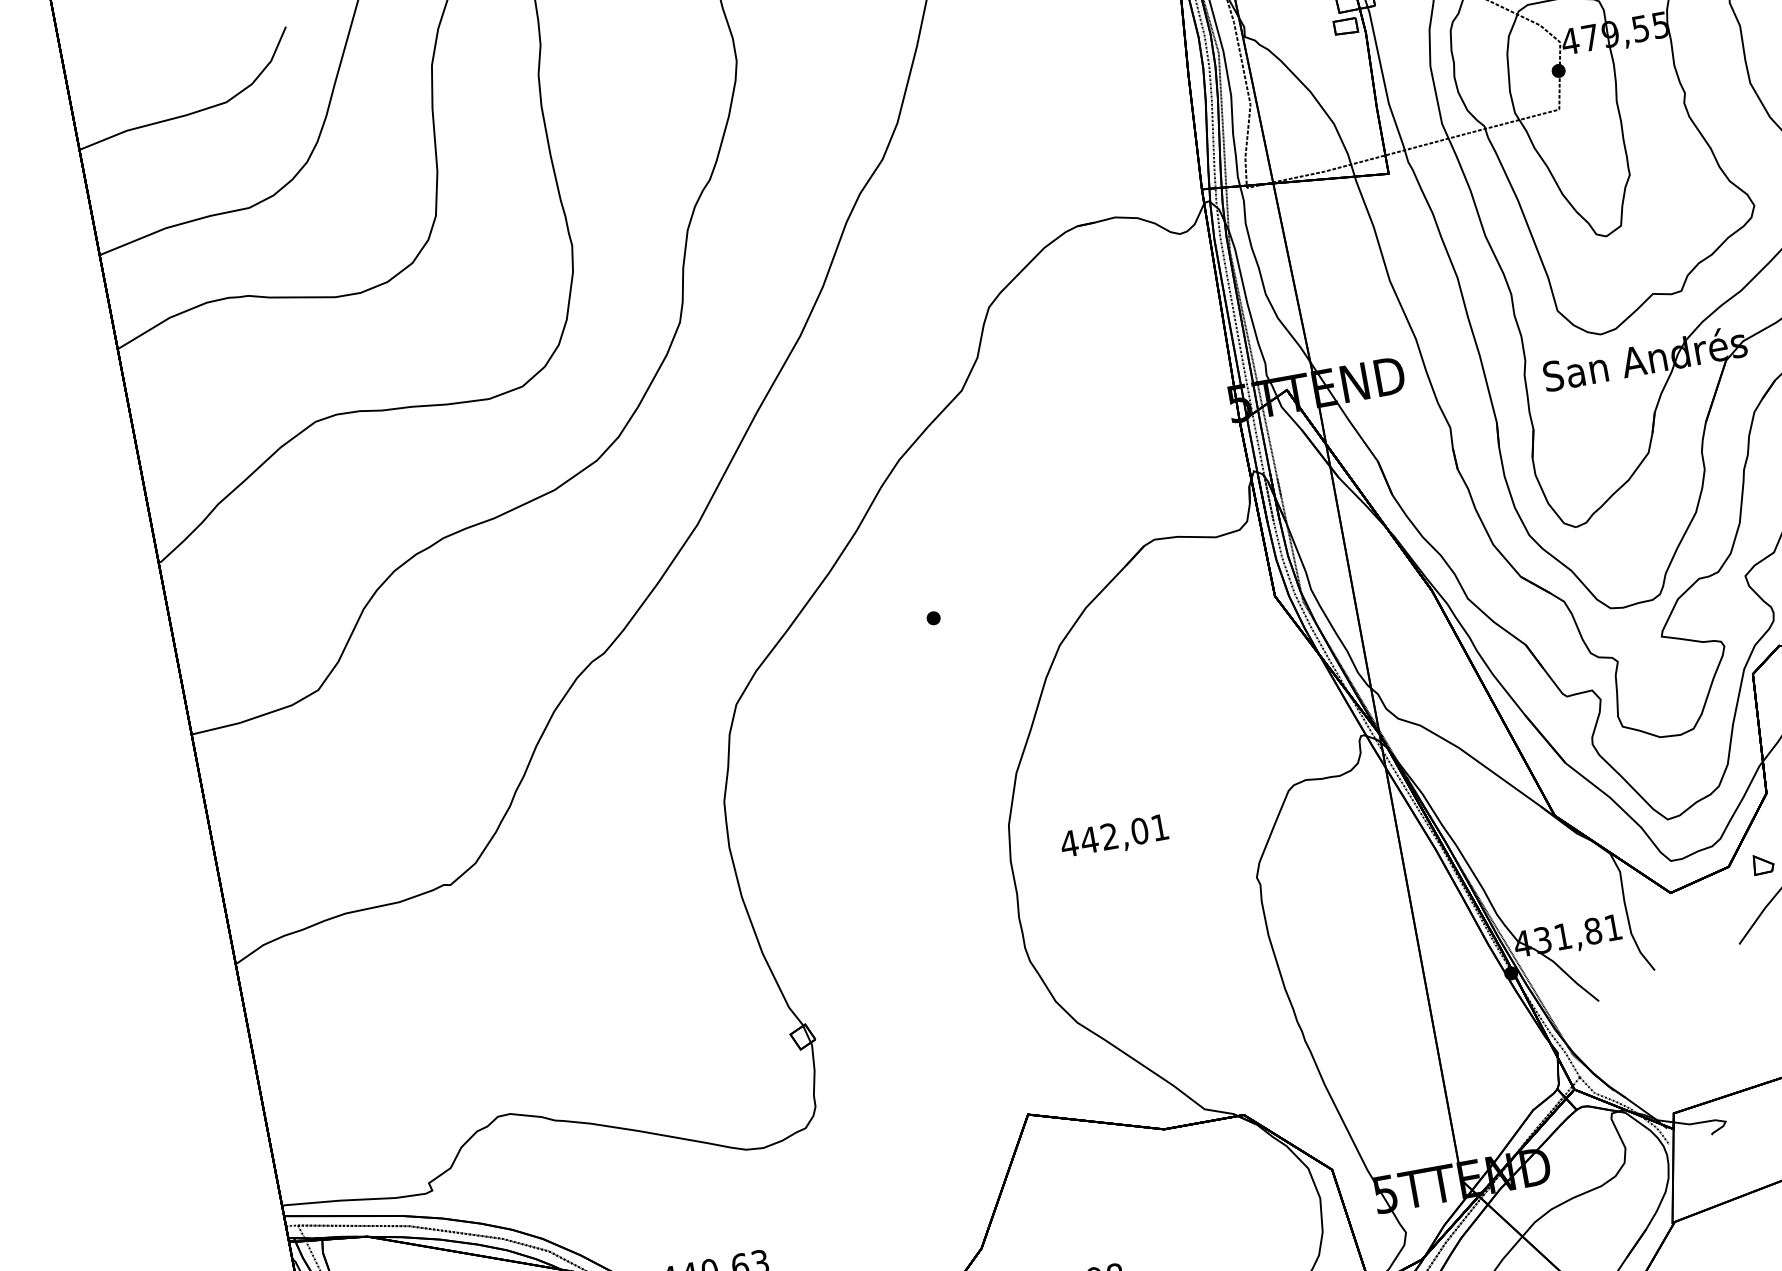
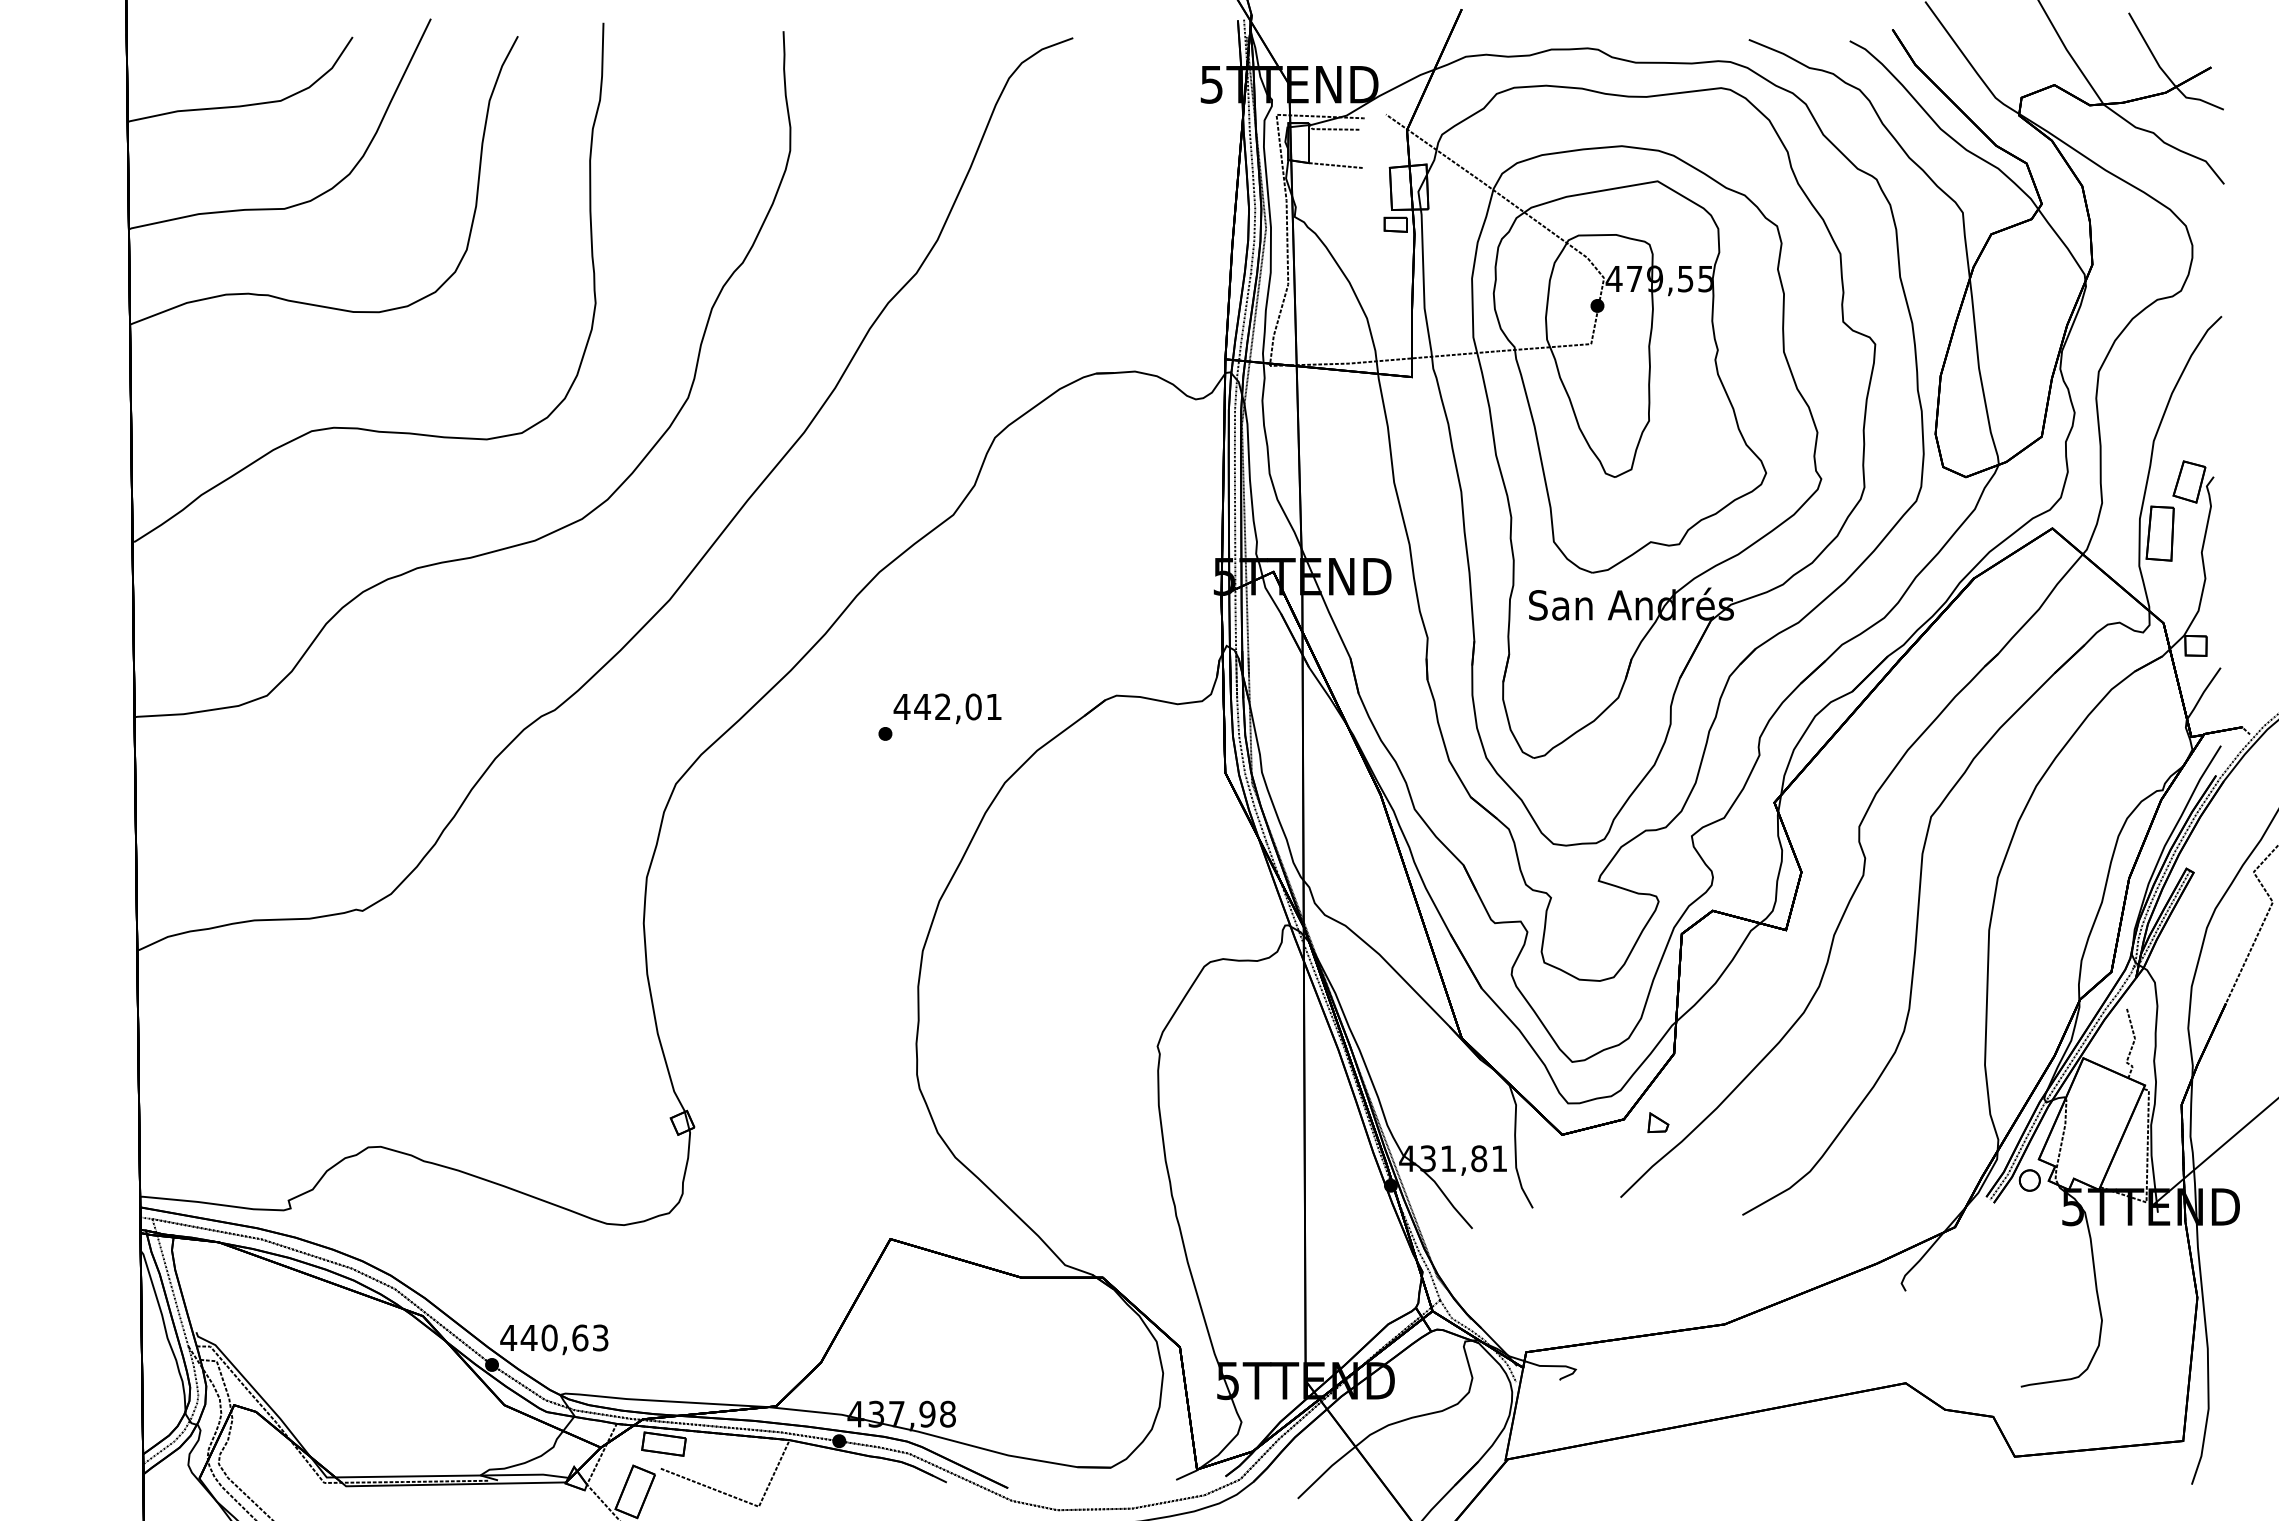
text: (1114, 837) -> (947, 708), moved

